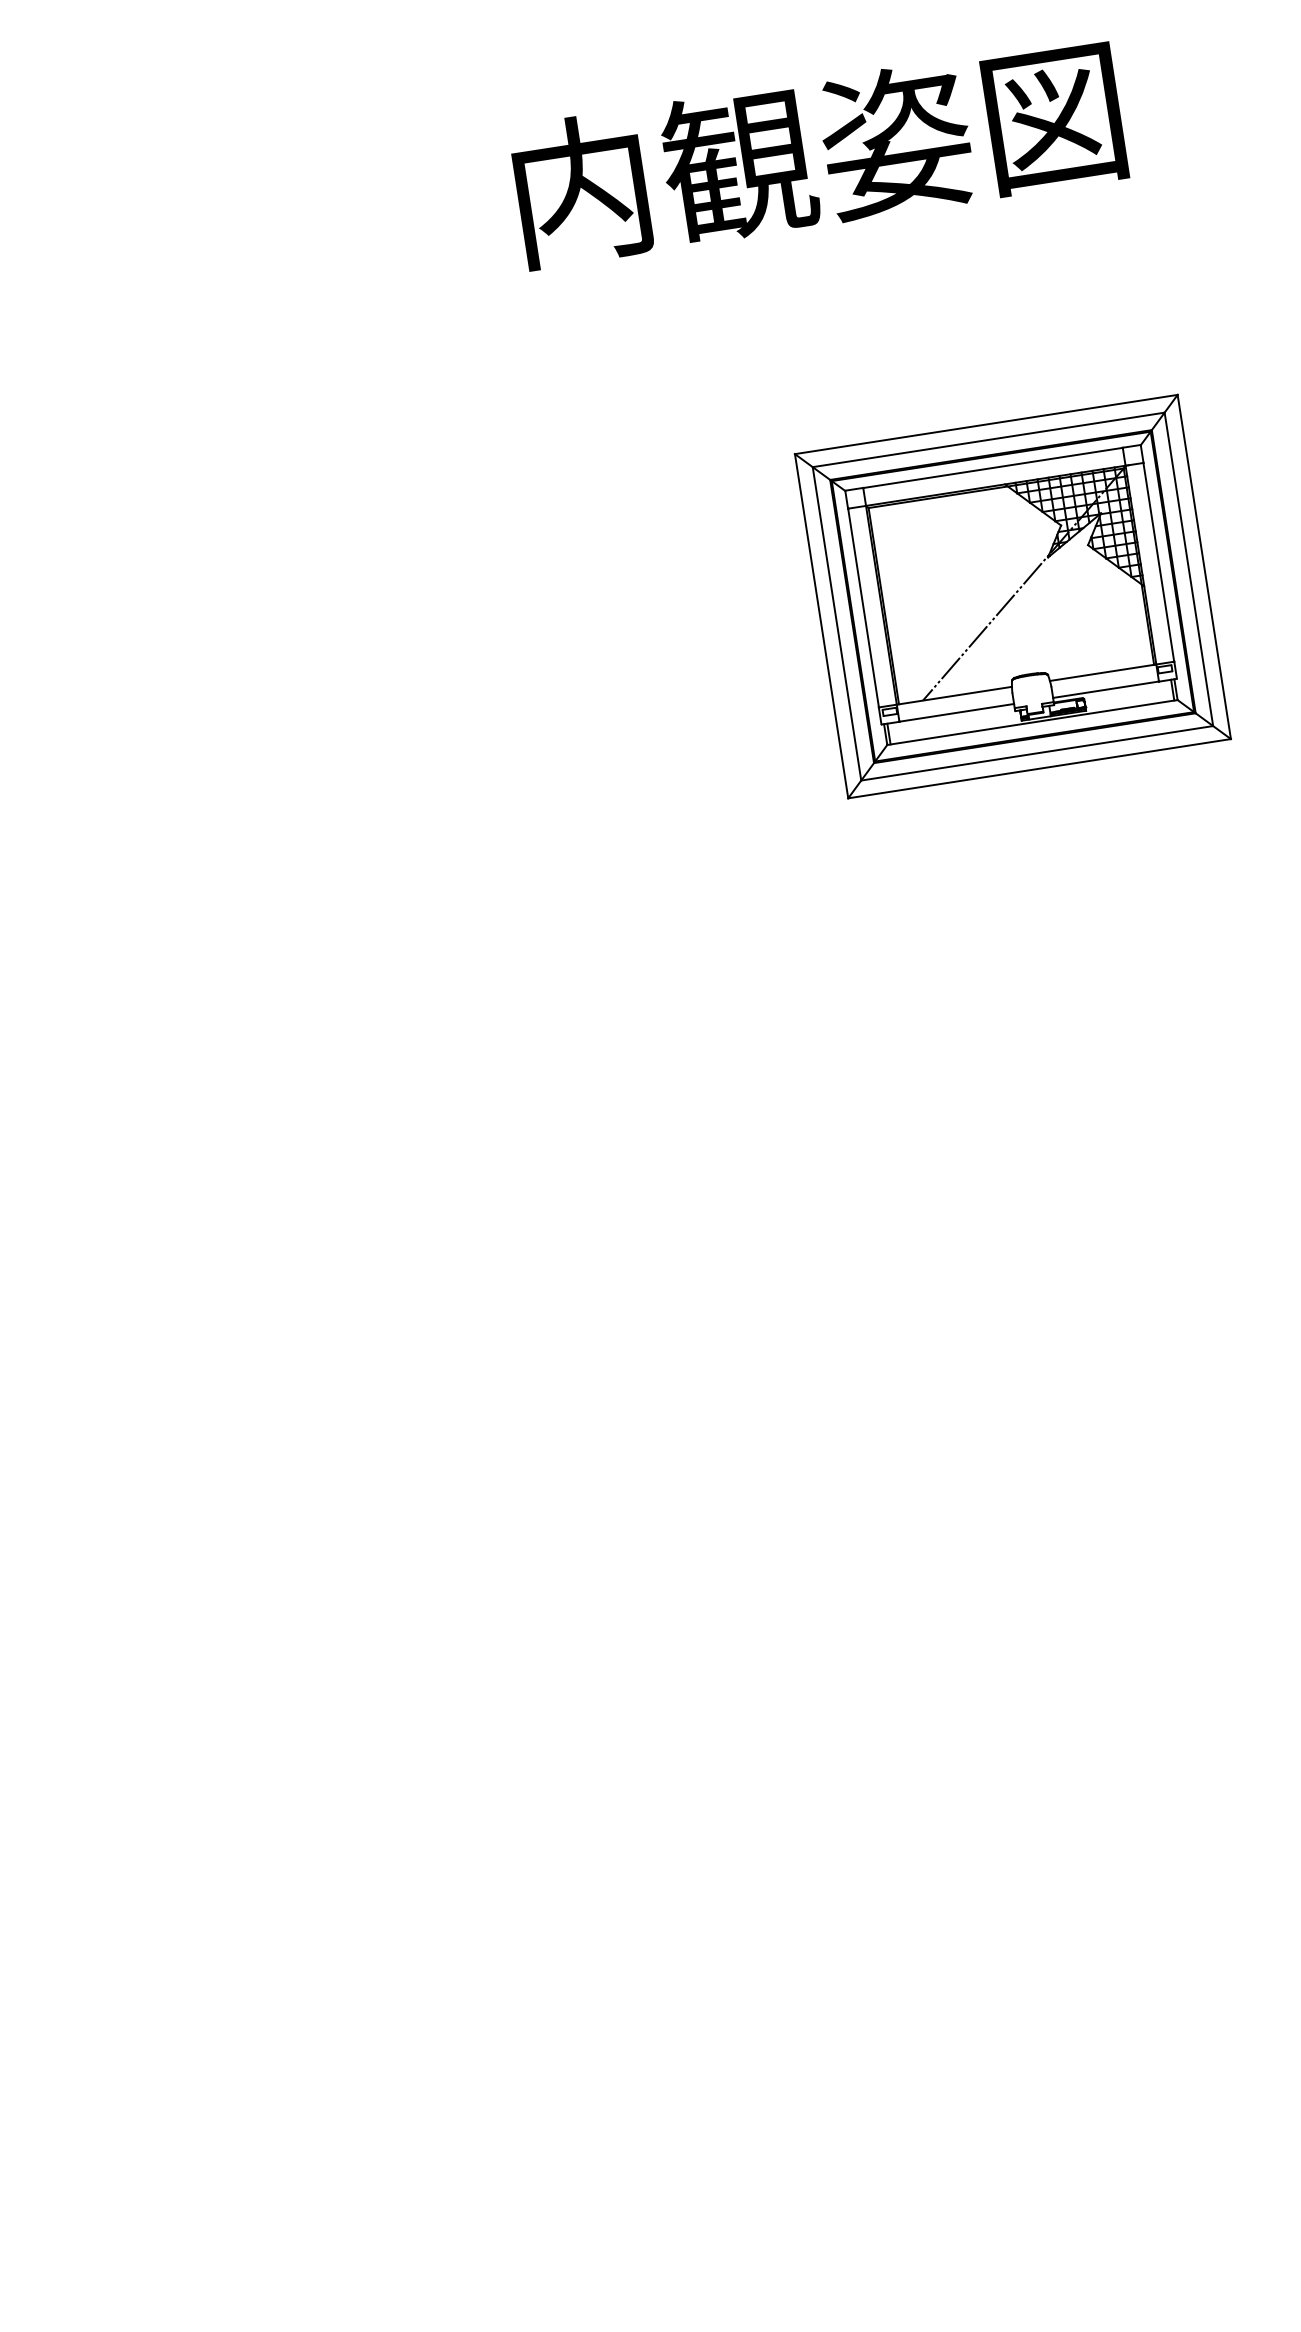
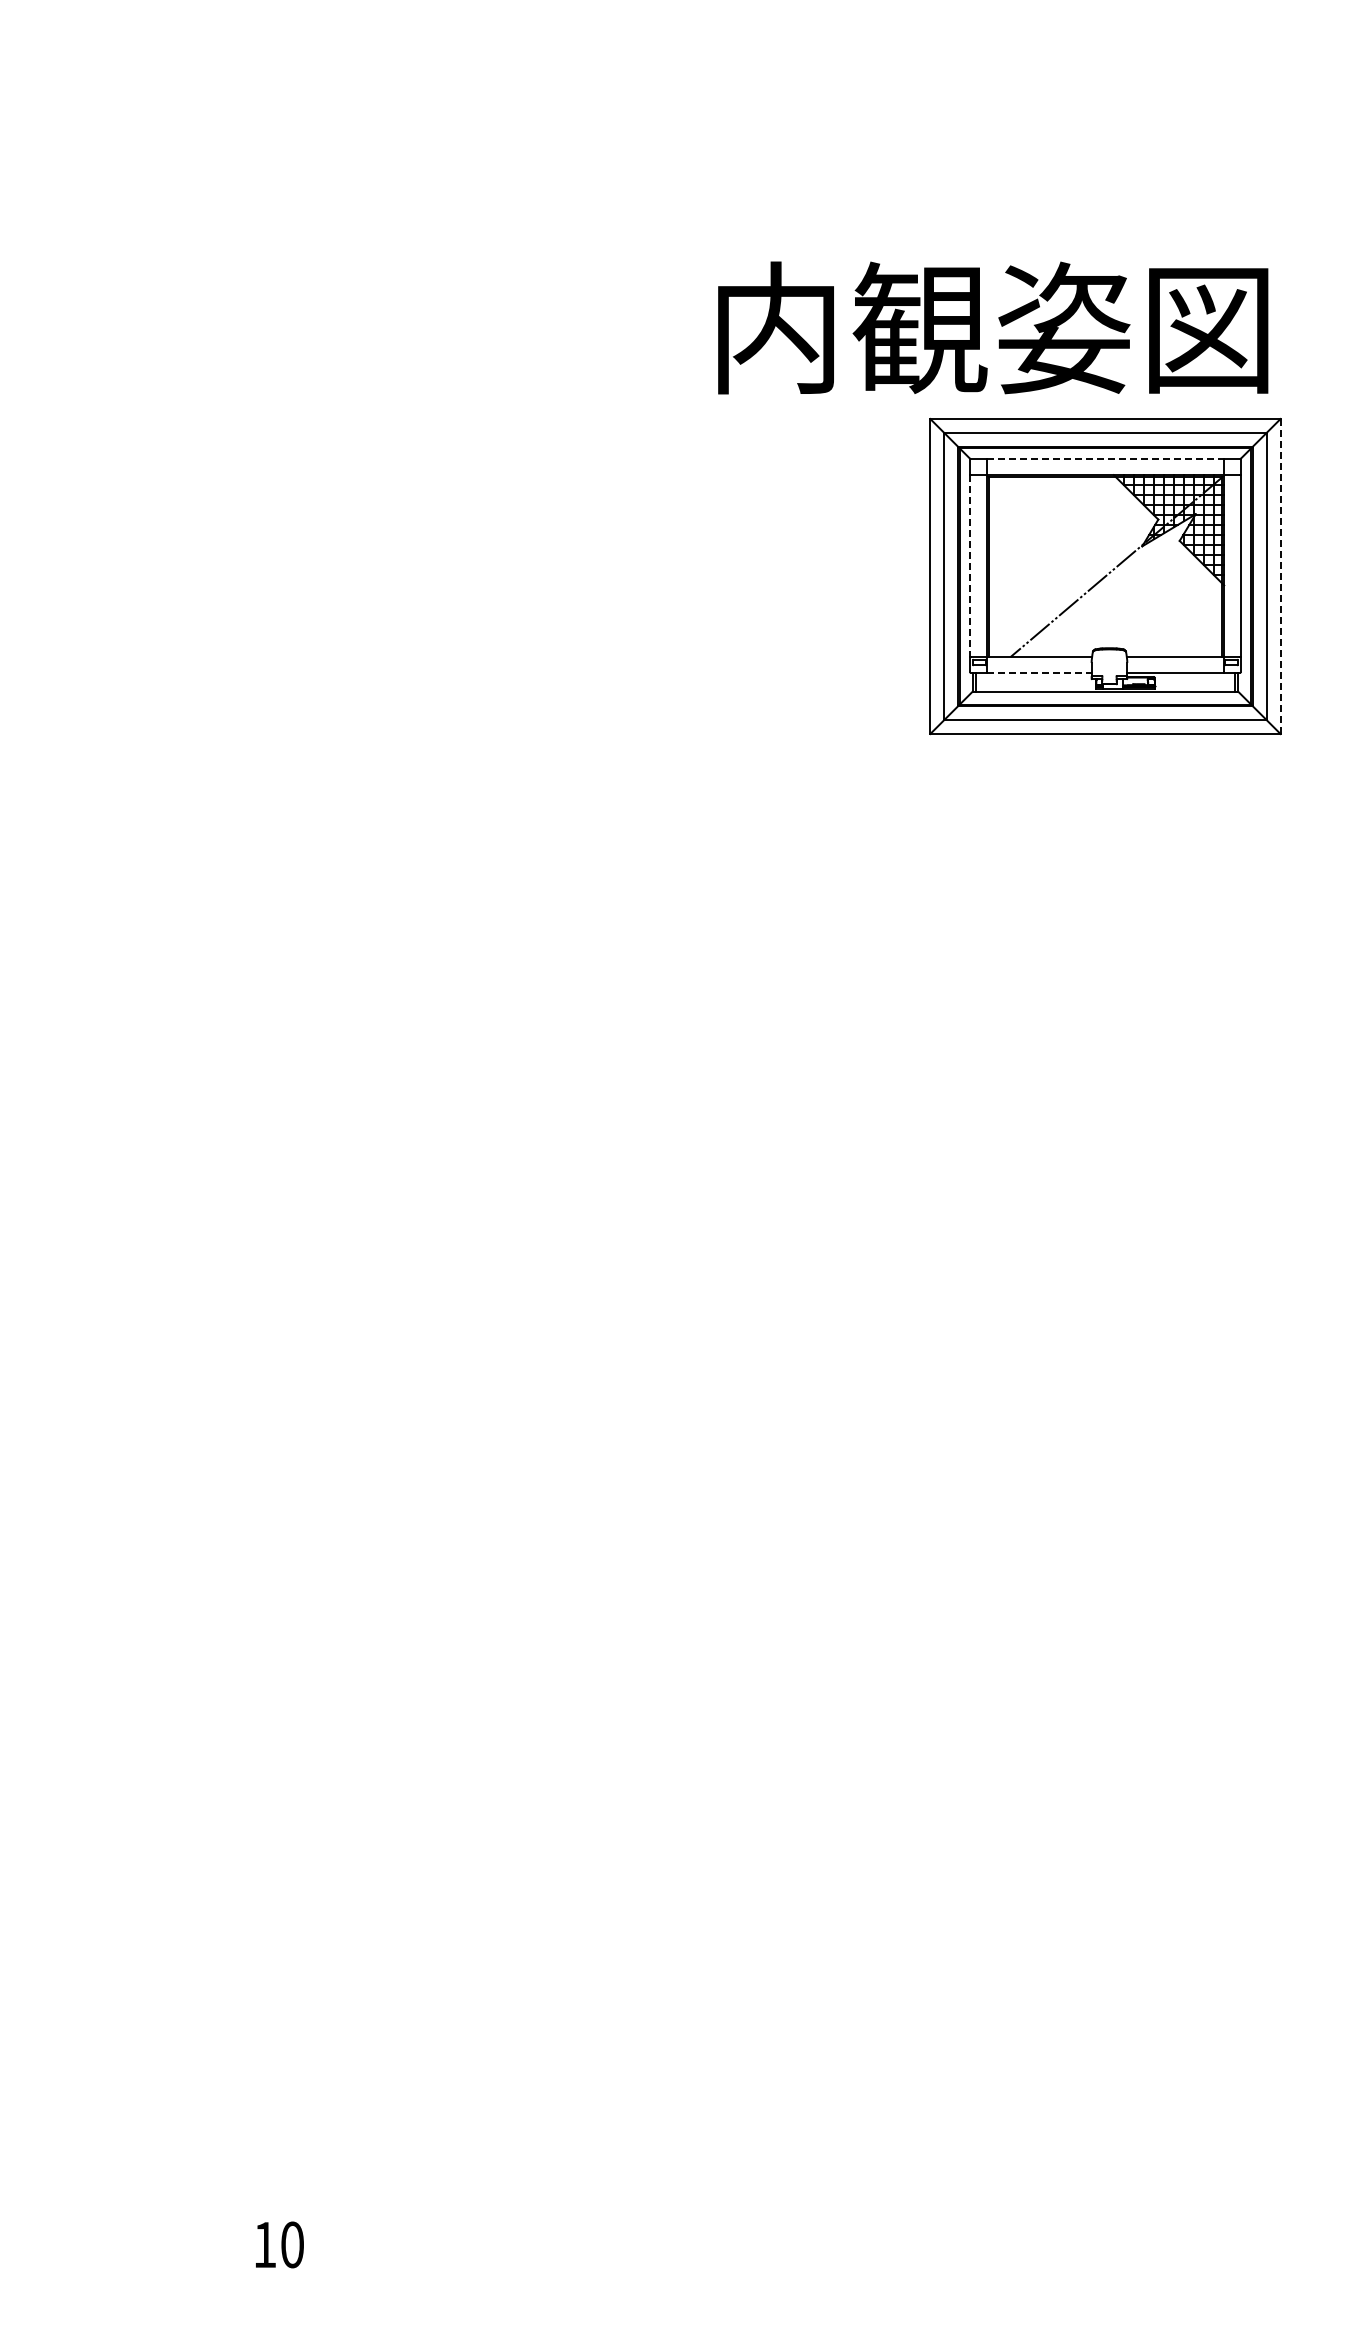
text: (818, 152) -> (993, 327), moved
line: (993, 467) -> (1105, 458), solid -> dashed
line: (1204, 566) -> (1280, 576), solid -> dashed
line: (863, 608) -> (970, 566), solid -> dashed
line: (957, 712) -> (1039, 672), solid -> dashed

